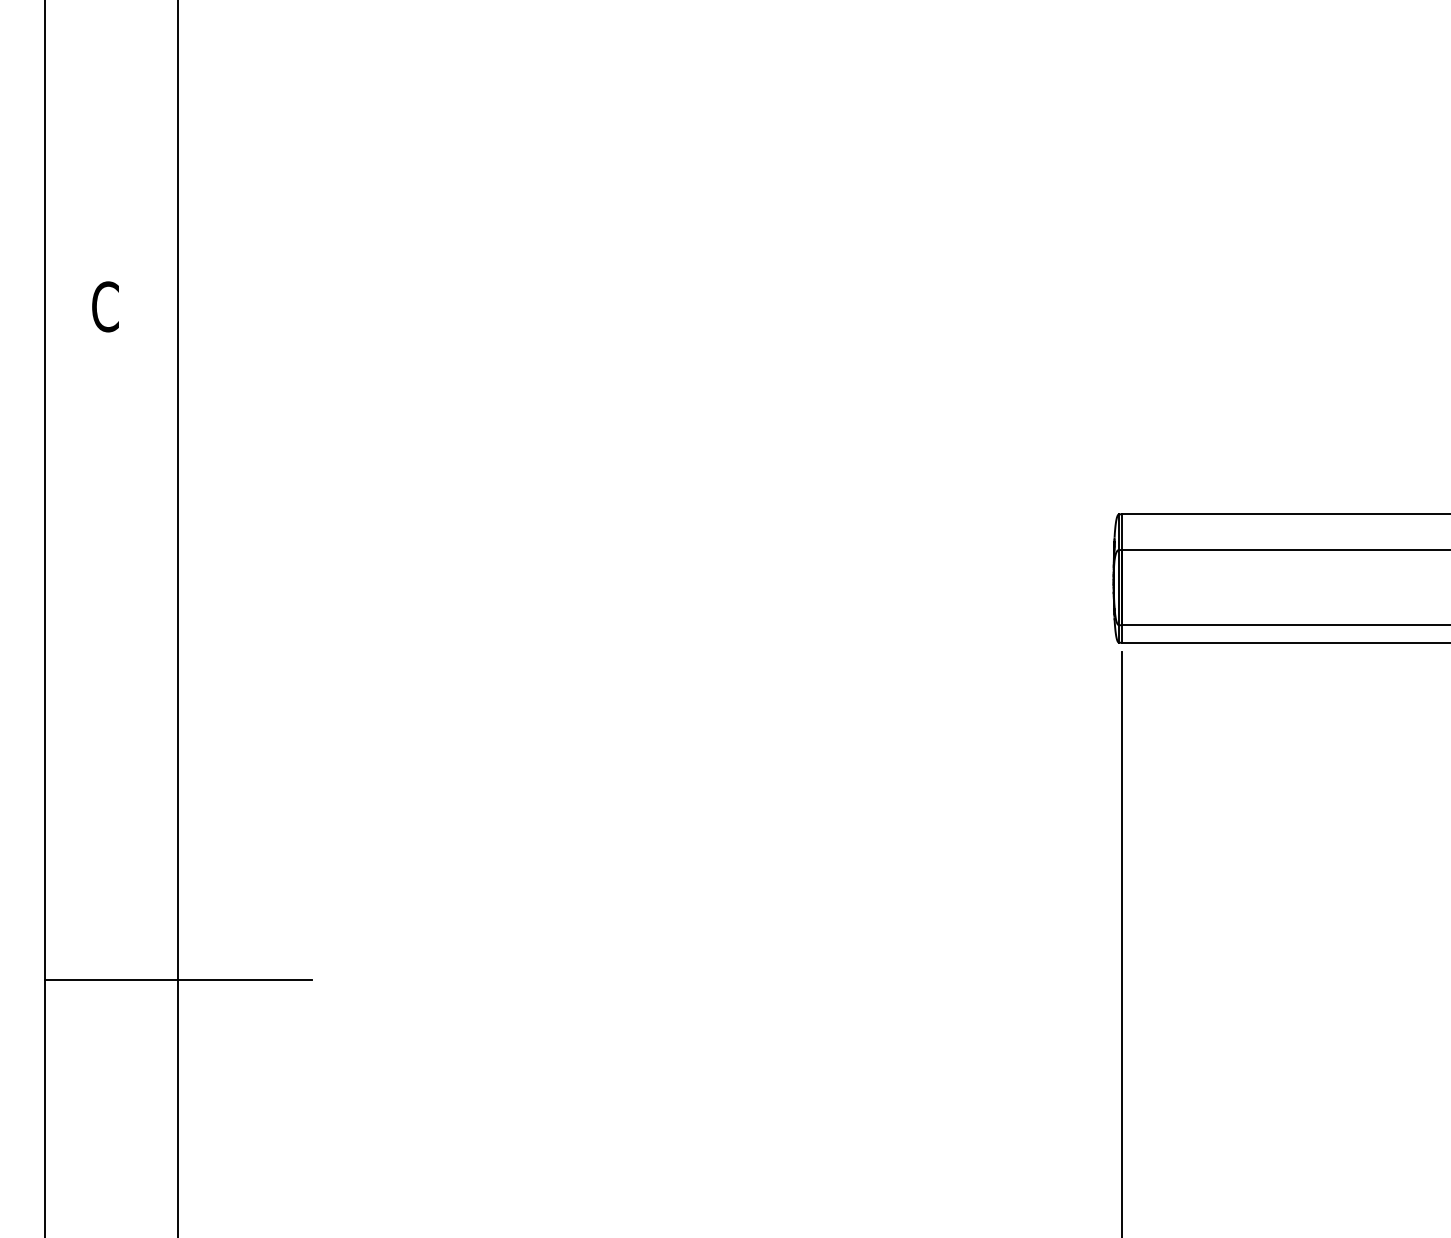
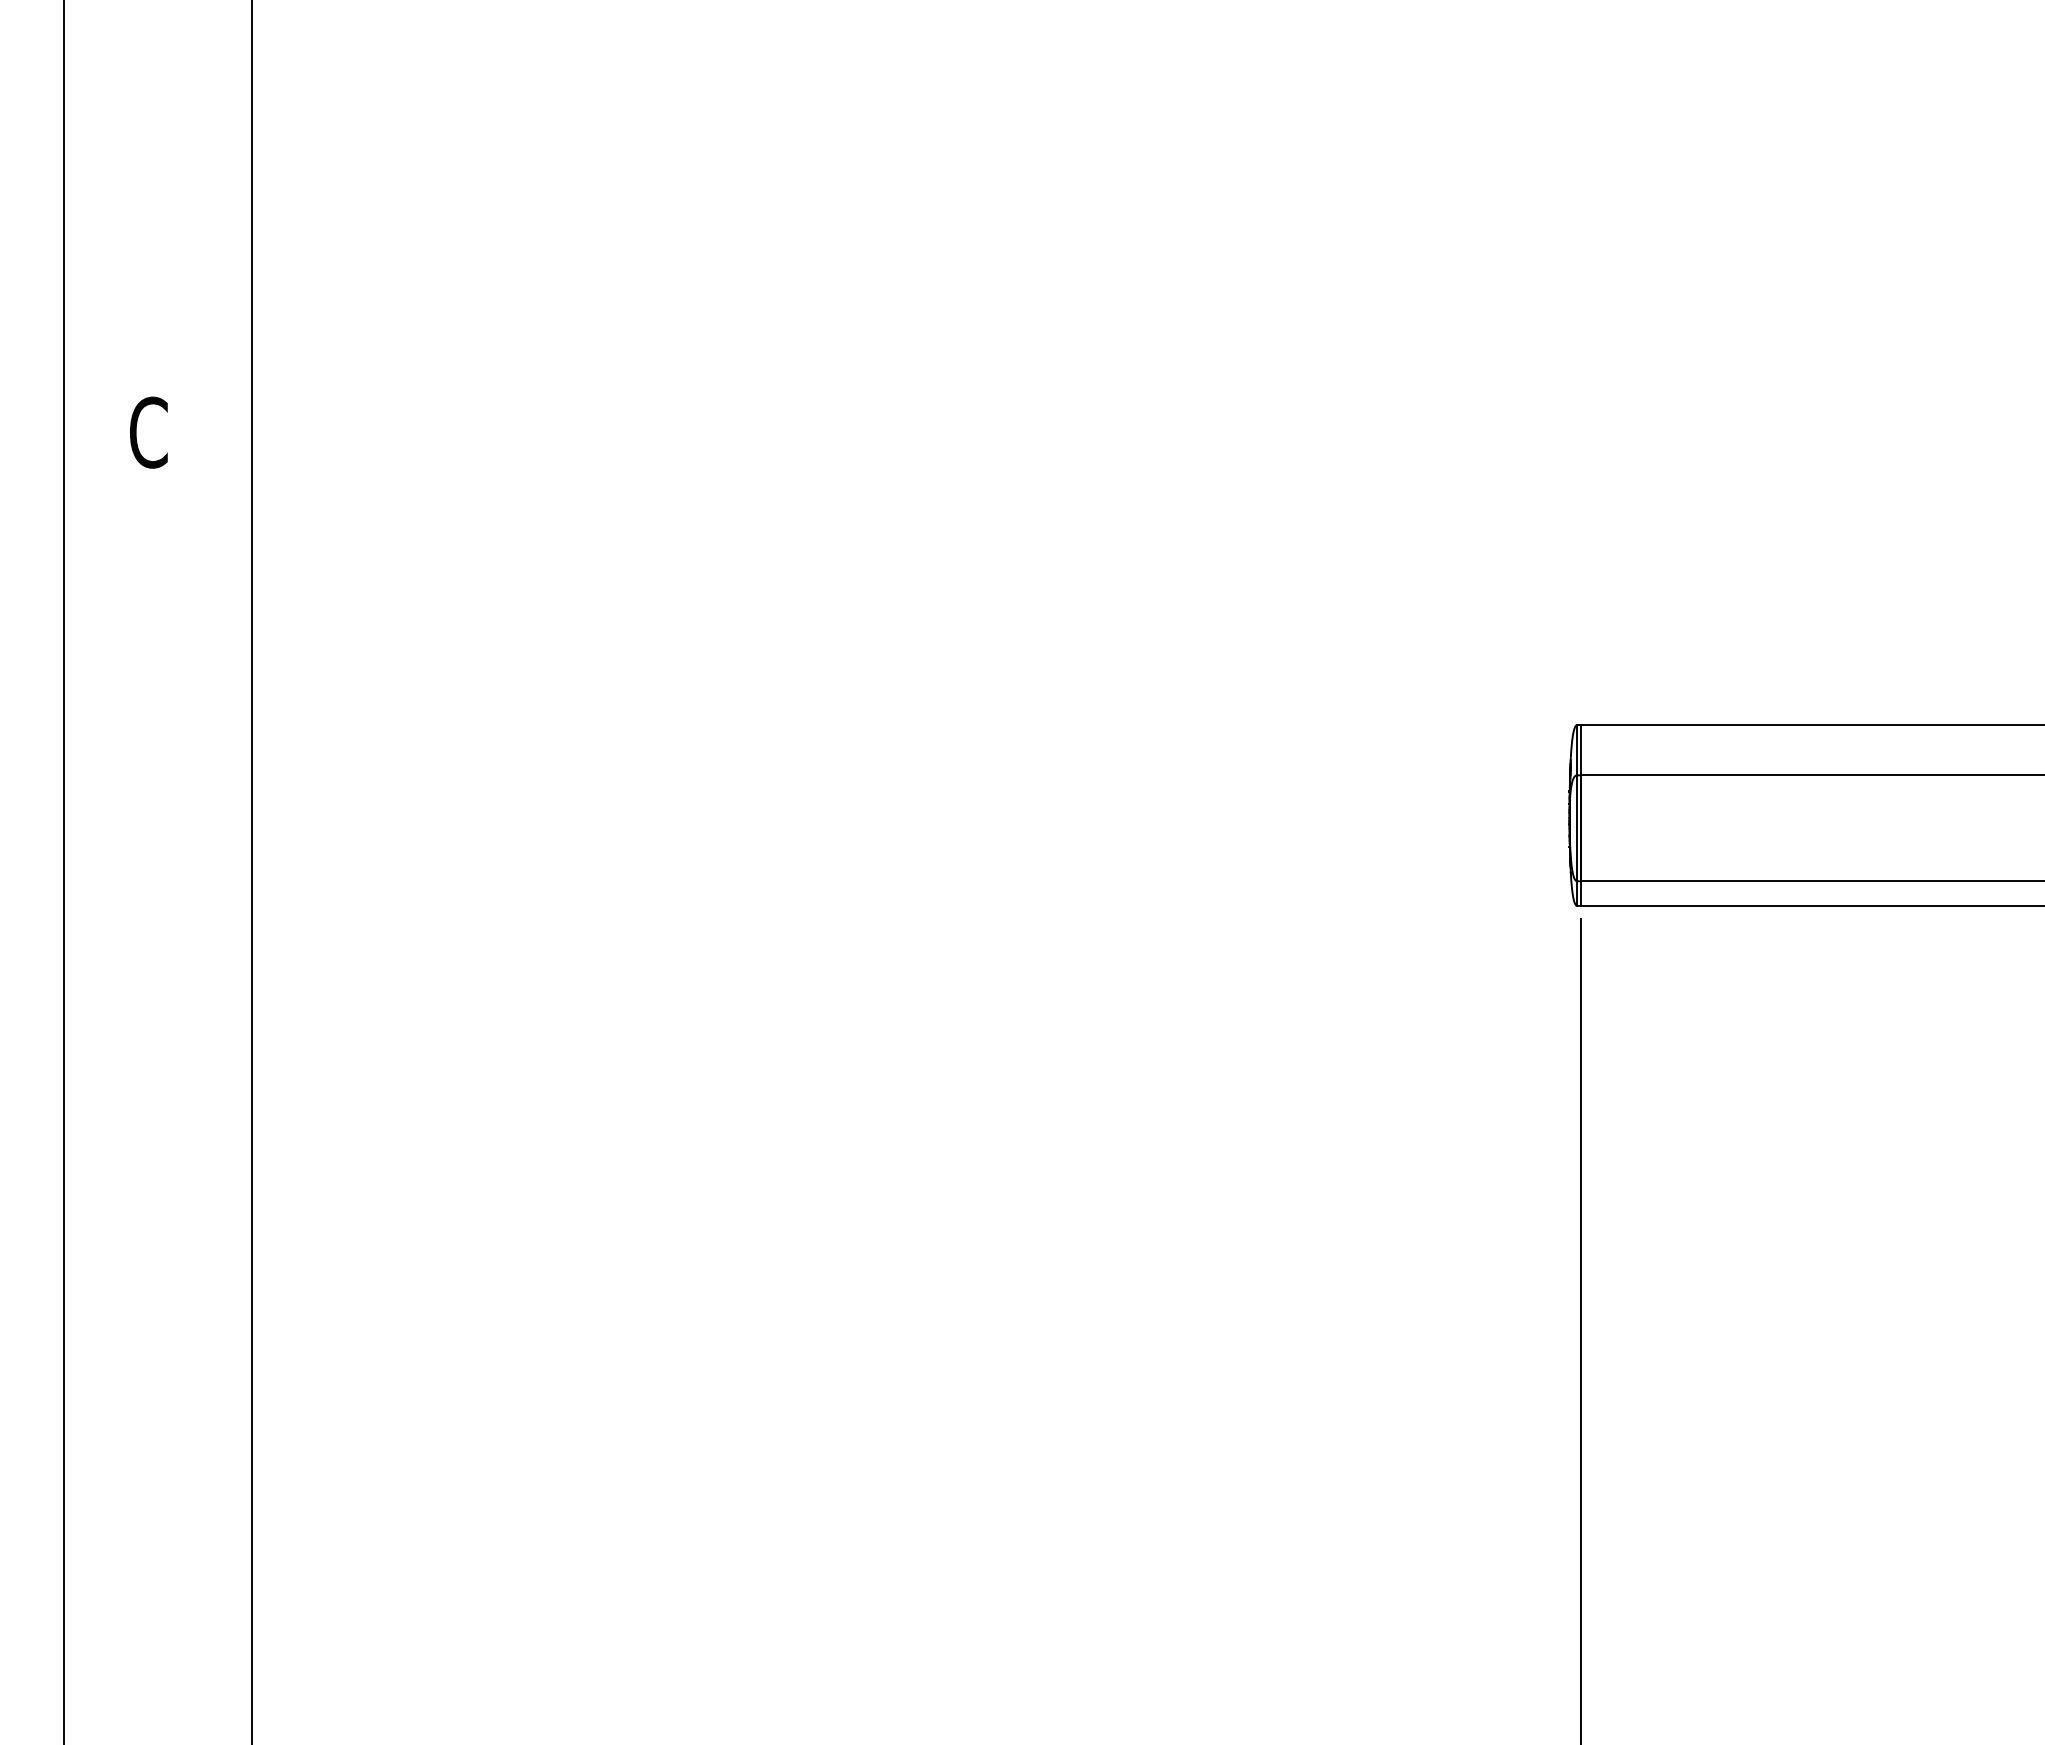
line: (178, 980) -> (251, 1381), removed

